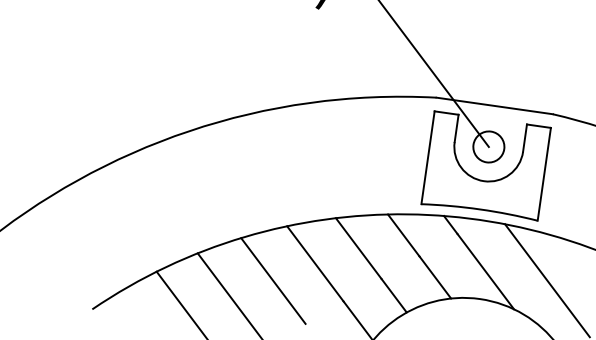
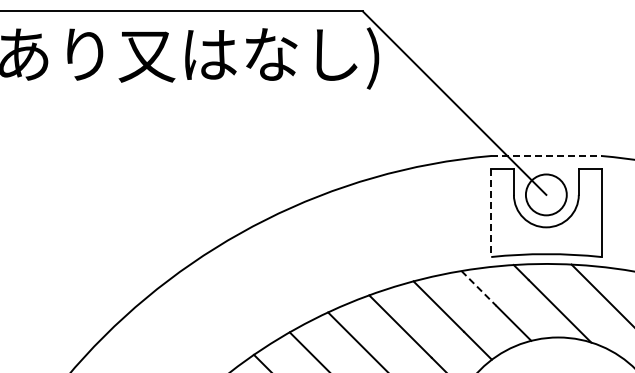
line: (494, 106) -> (546, 156), solid -> dashed
circle: (488, 146) -> (545, 194), size x1.4
line: (428, 158) -> (491, 213), solid -> dashed
line: (403, 235) -> (478, 288), solid -> dashed

